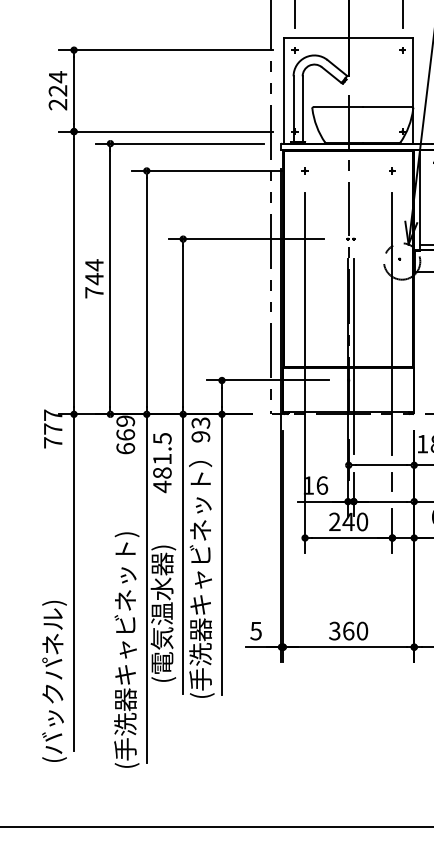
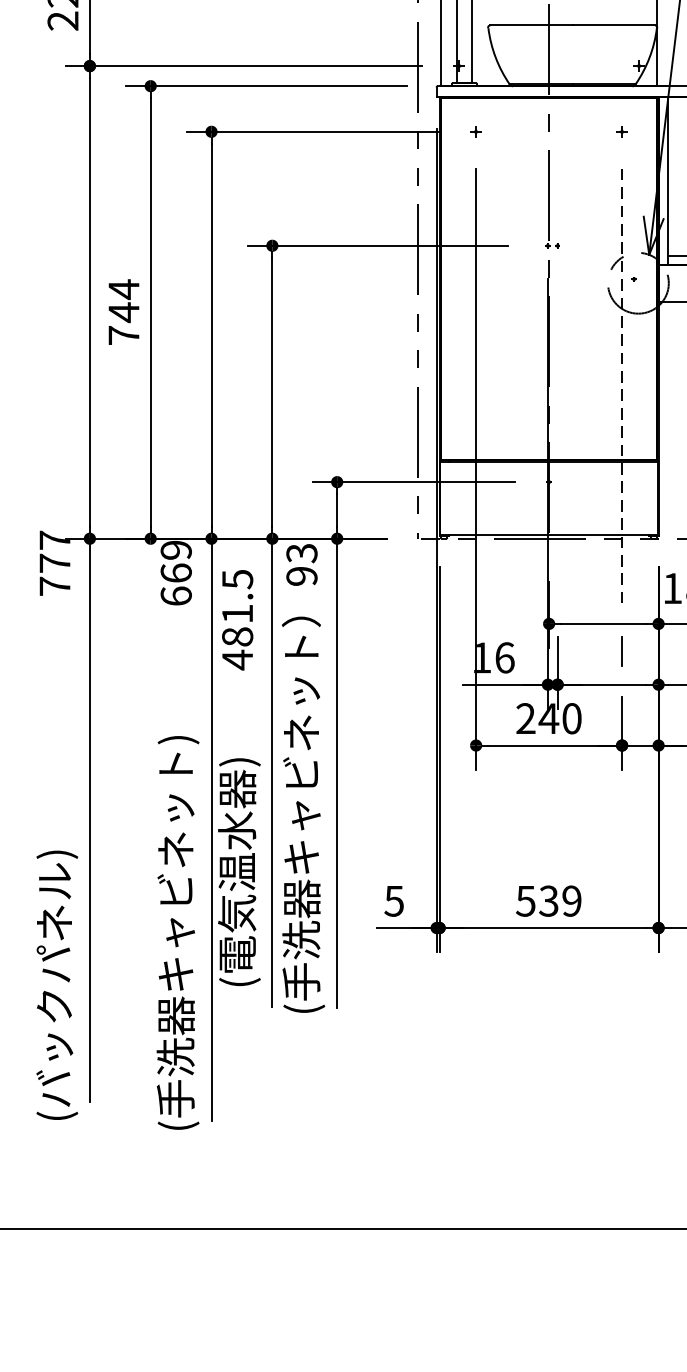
line: (392, 323) -> (622, 386), solid -> dashed
line: (353, 356) -> (557, 442), removed
text: (348, 630) -> (548, 900), 360 -> 539

